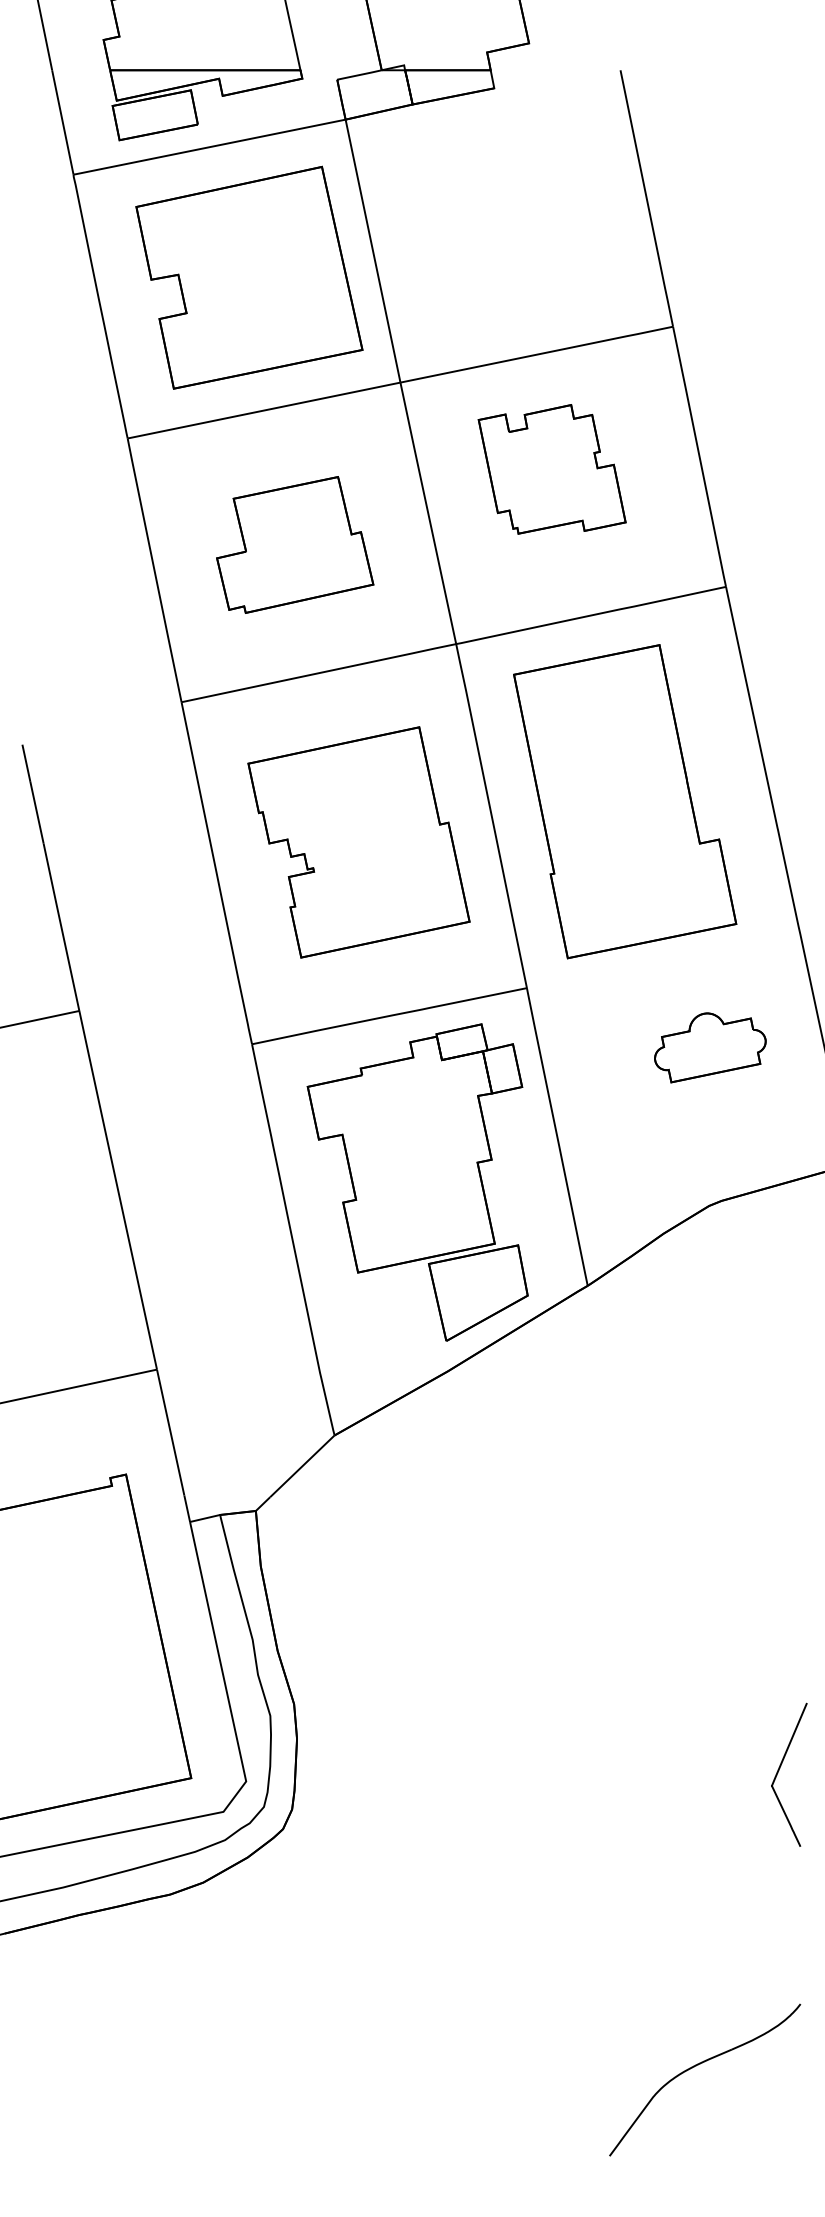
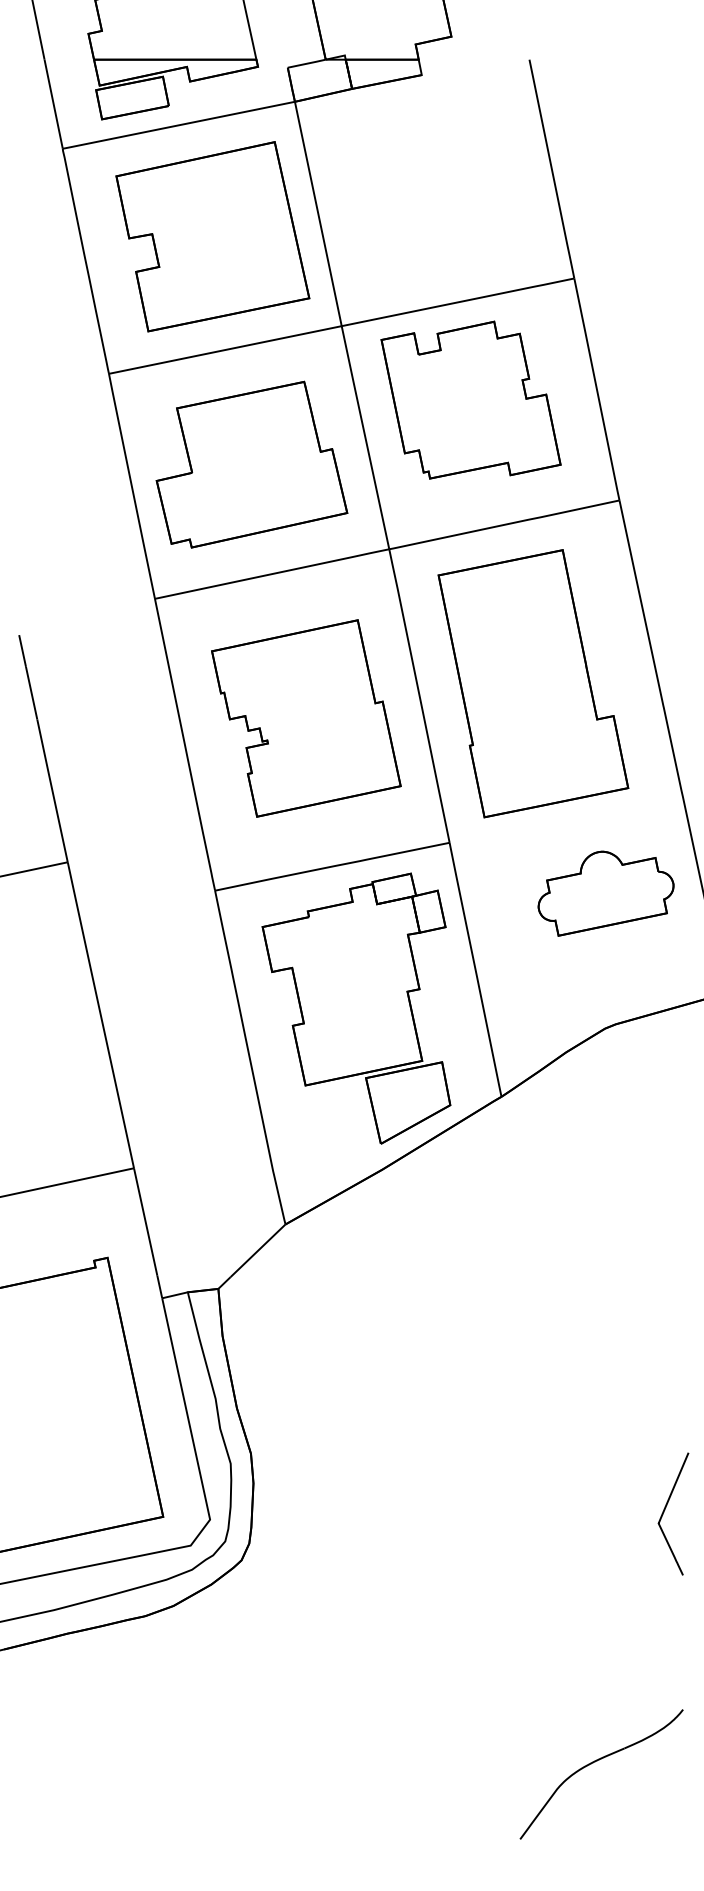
part: (552, 469) -> (471, 400), size x1.43
part: (294, 544) -> (251, 464), size x1.43
part: (710, 1047) -> (606, 893), size x1.43

